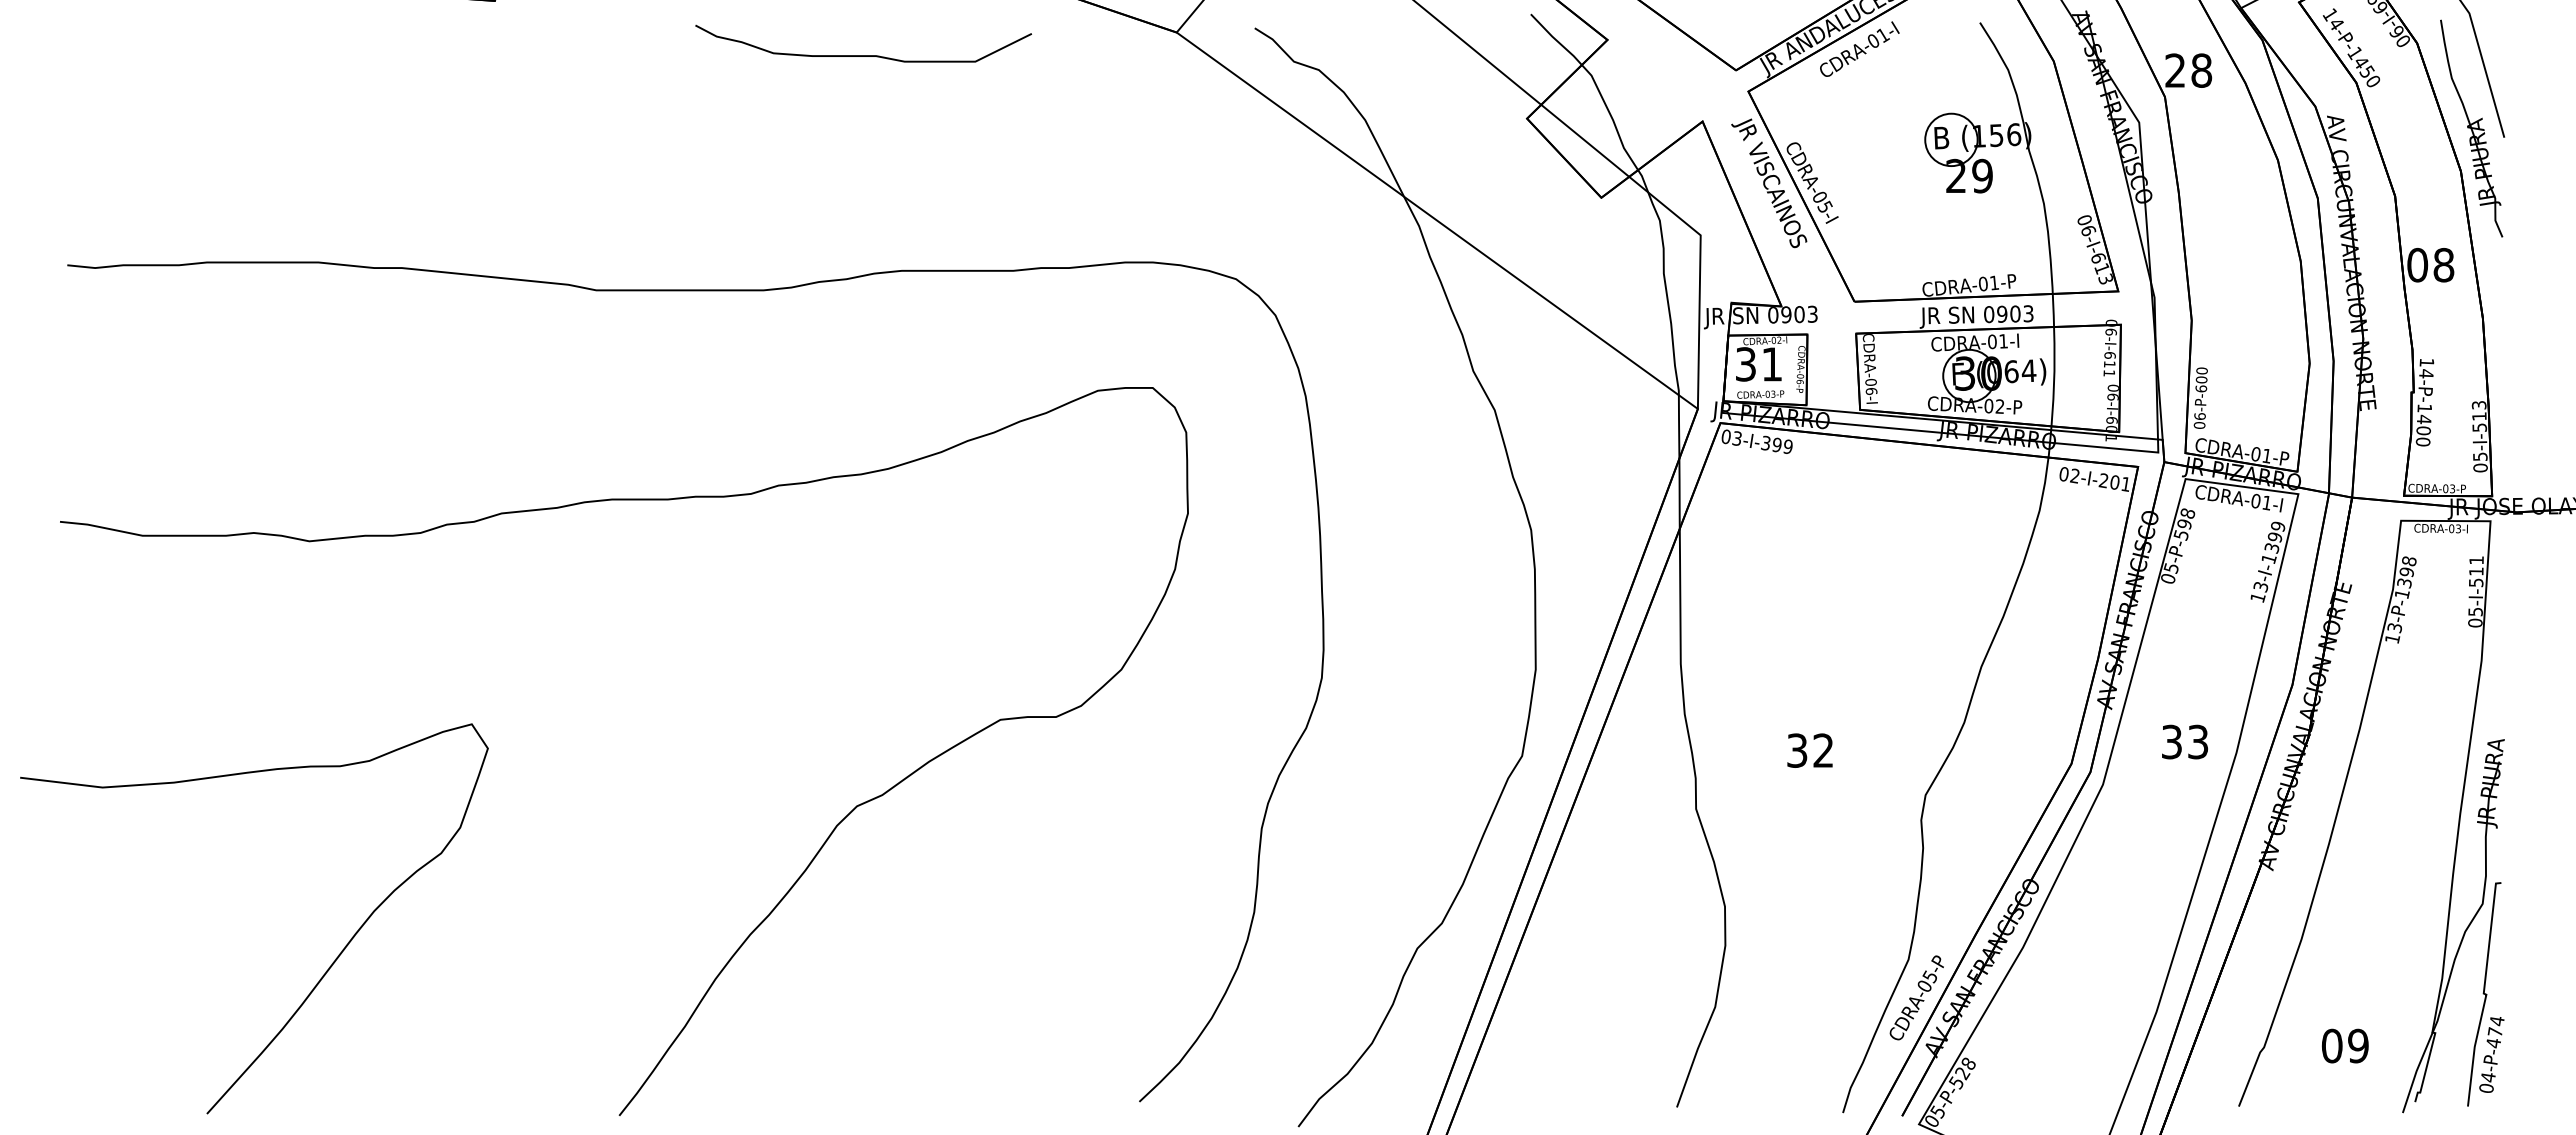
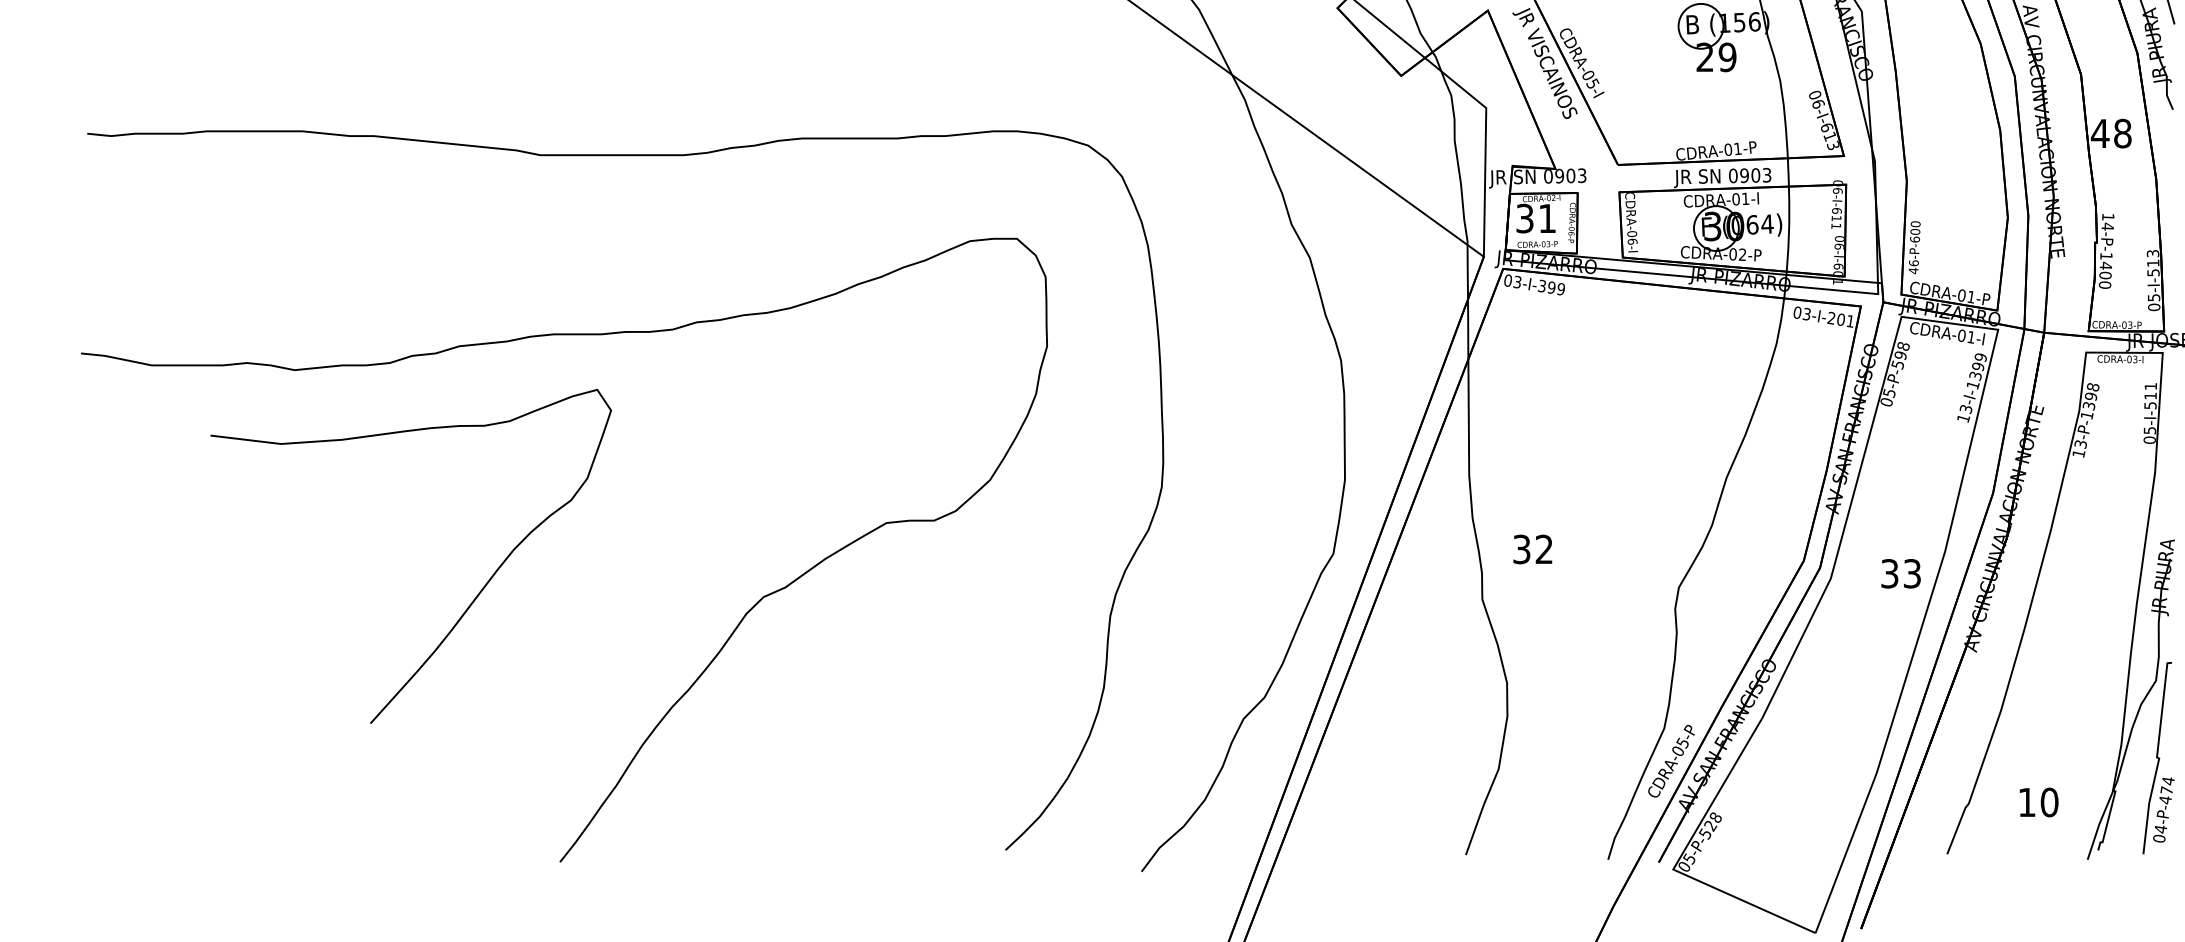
text: (2417, 264) -> (2100, 133), 08 -> 48
text: (2199, 425) -> (1913, 270), 06-P-600 -> 46-P-600
text: (2074, 476) -> (1806, 314), 02-I-201 -> 03-I-201
text: (2184, 741) -> (1900, 573), moved
text: (1809, 750) -> (1532, 549), moved
curve: (325, 971) -> (472, 601), moved
text: (2344, 1045) -> (2037, 801), 09 -> 10

